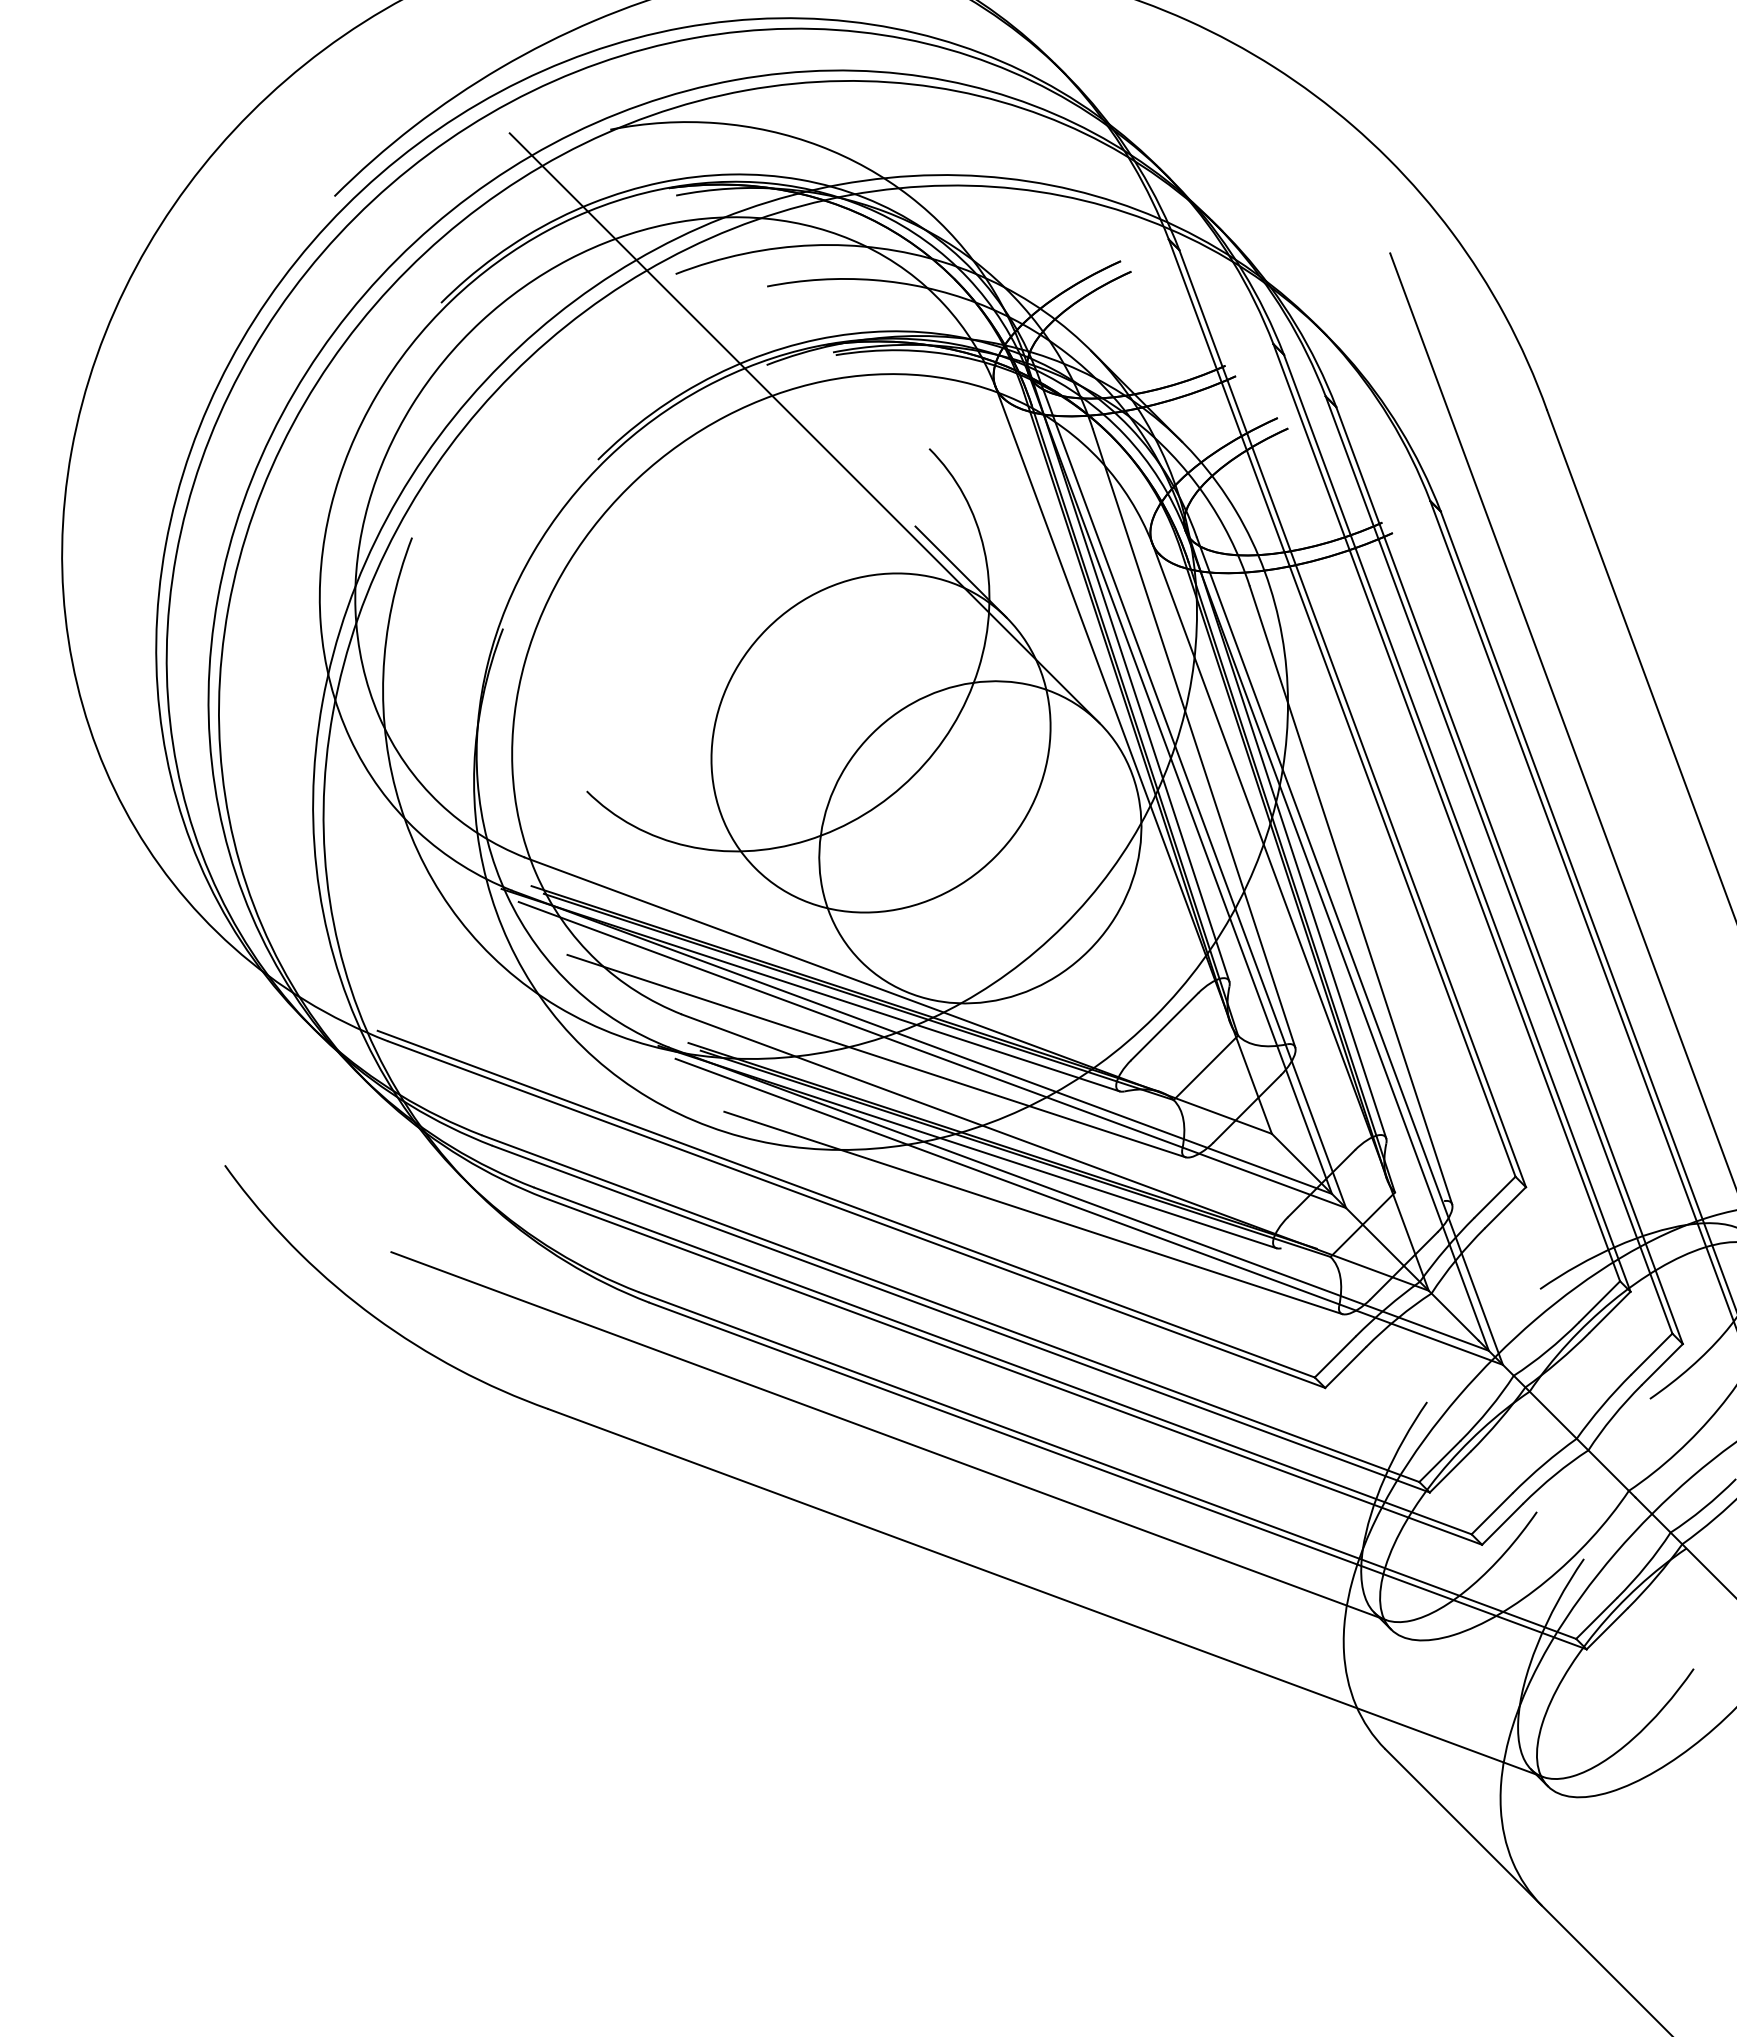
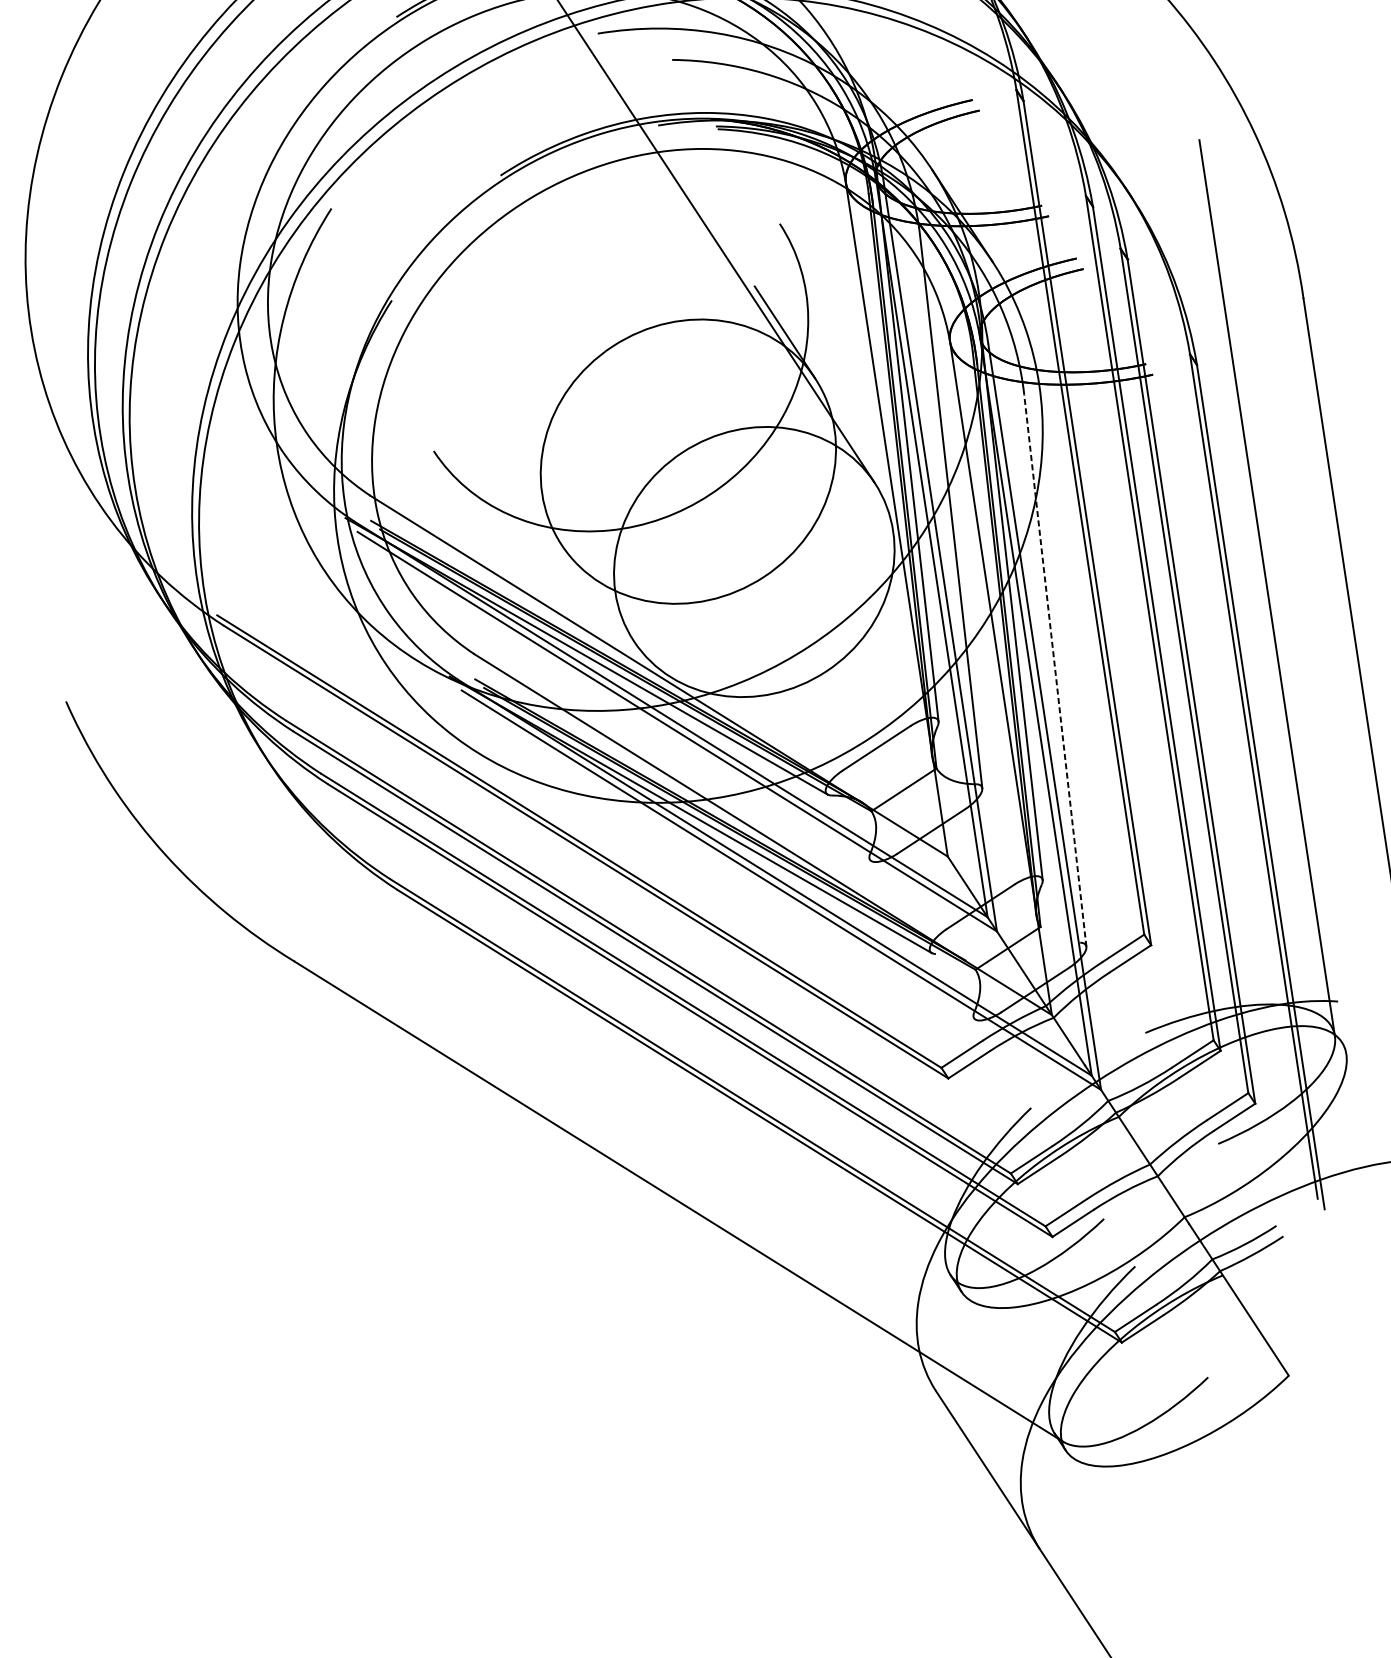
line: (1350, 894) -> (1055, 669), solid -> dashed
line: (876, 1055) -> (630, 722), removed
line: (1033, 1212) -> (734, 881), removed
line: (888, 1435) -> (574, 1042), removed

